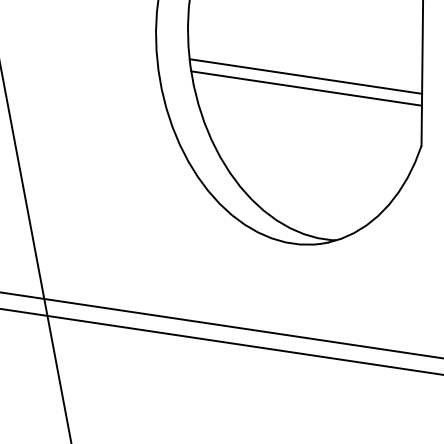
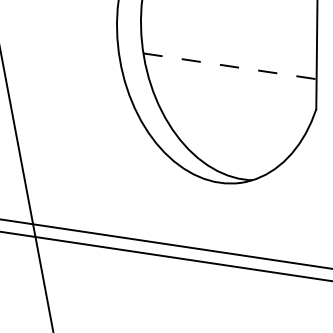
line: (305, 76) -> (229, 57), removed
line: (307, 88) -> (230, 66), solid -> dashed

